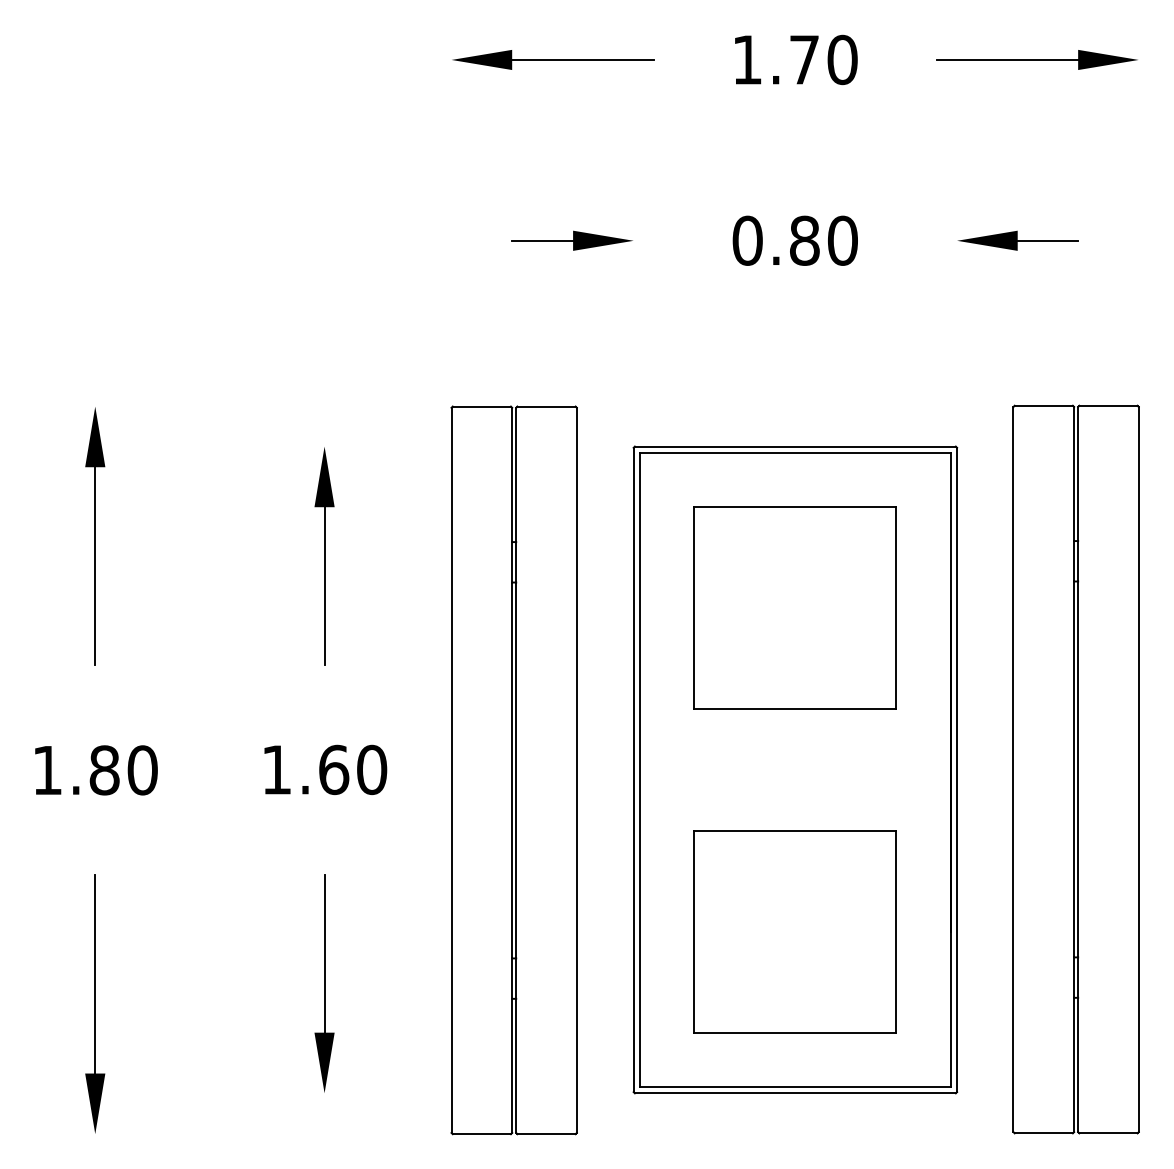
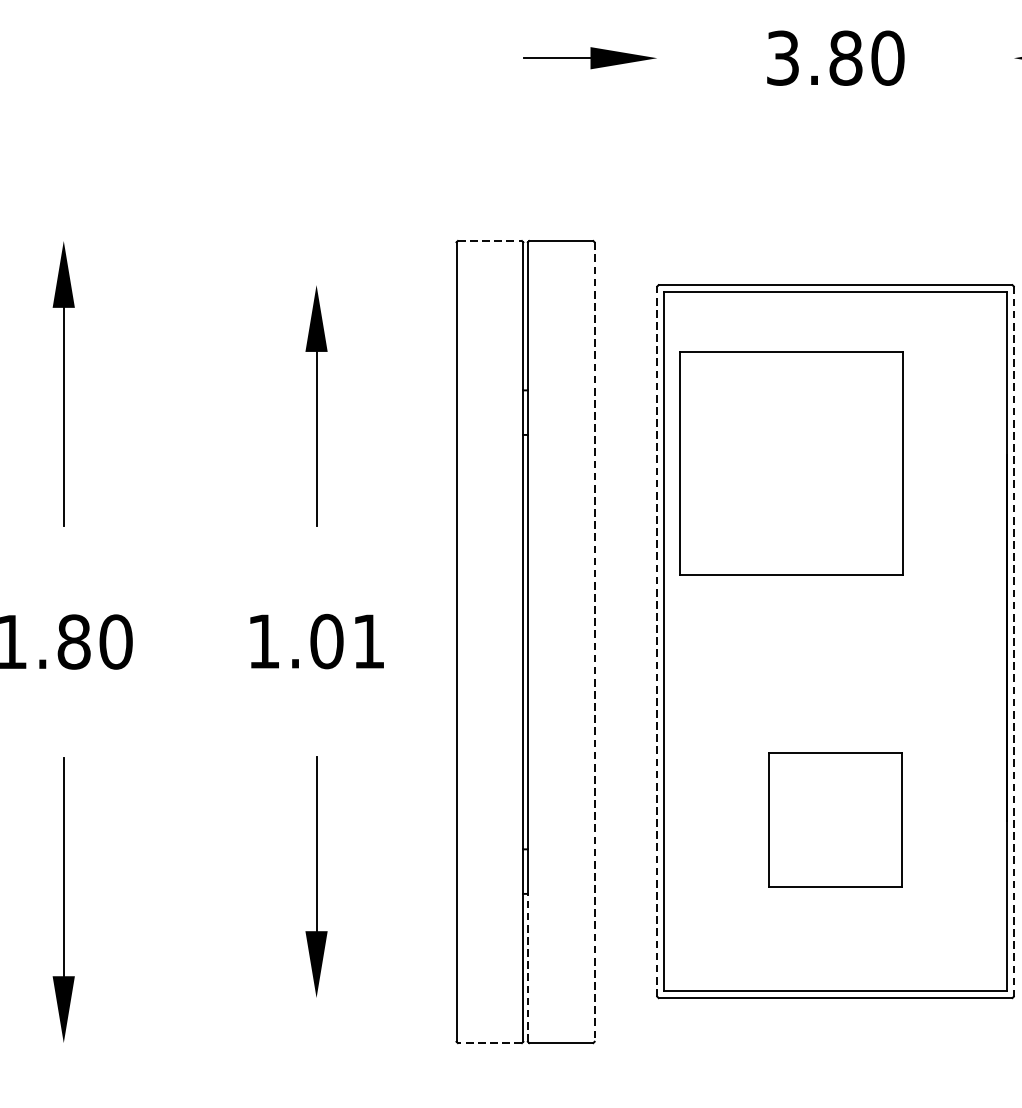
text: (747, 240) -> (782, 57), 0.80 -> 3.80
line: (482, 406) -> (490, 240), solid -> dashed
part: (794, 607) -> (790, 462), moved
text: (353, 769) -> (348, 641), 1.60 -> 1.01
line: (633, 769) -> (657, 641), solid -> dashed
line: (576, 770) -> (594, 642), solid -> dashed
line: (957, 770) -> (1014, 642), solid -> dashed
part: (794, 931) -> (834, 819), size x0.6
line: (516, 1065) -> (528, 967), solid -> dashed
line: (481, 1134) -> (489, 1043), solid -> dashed

